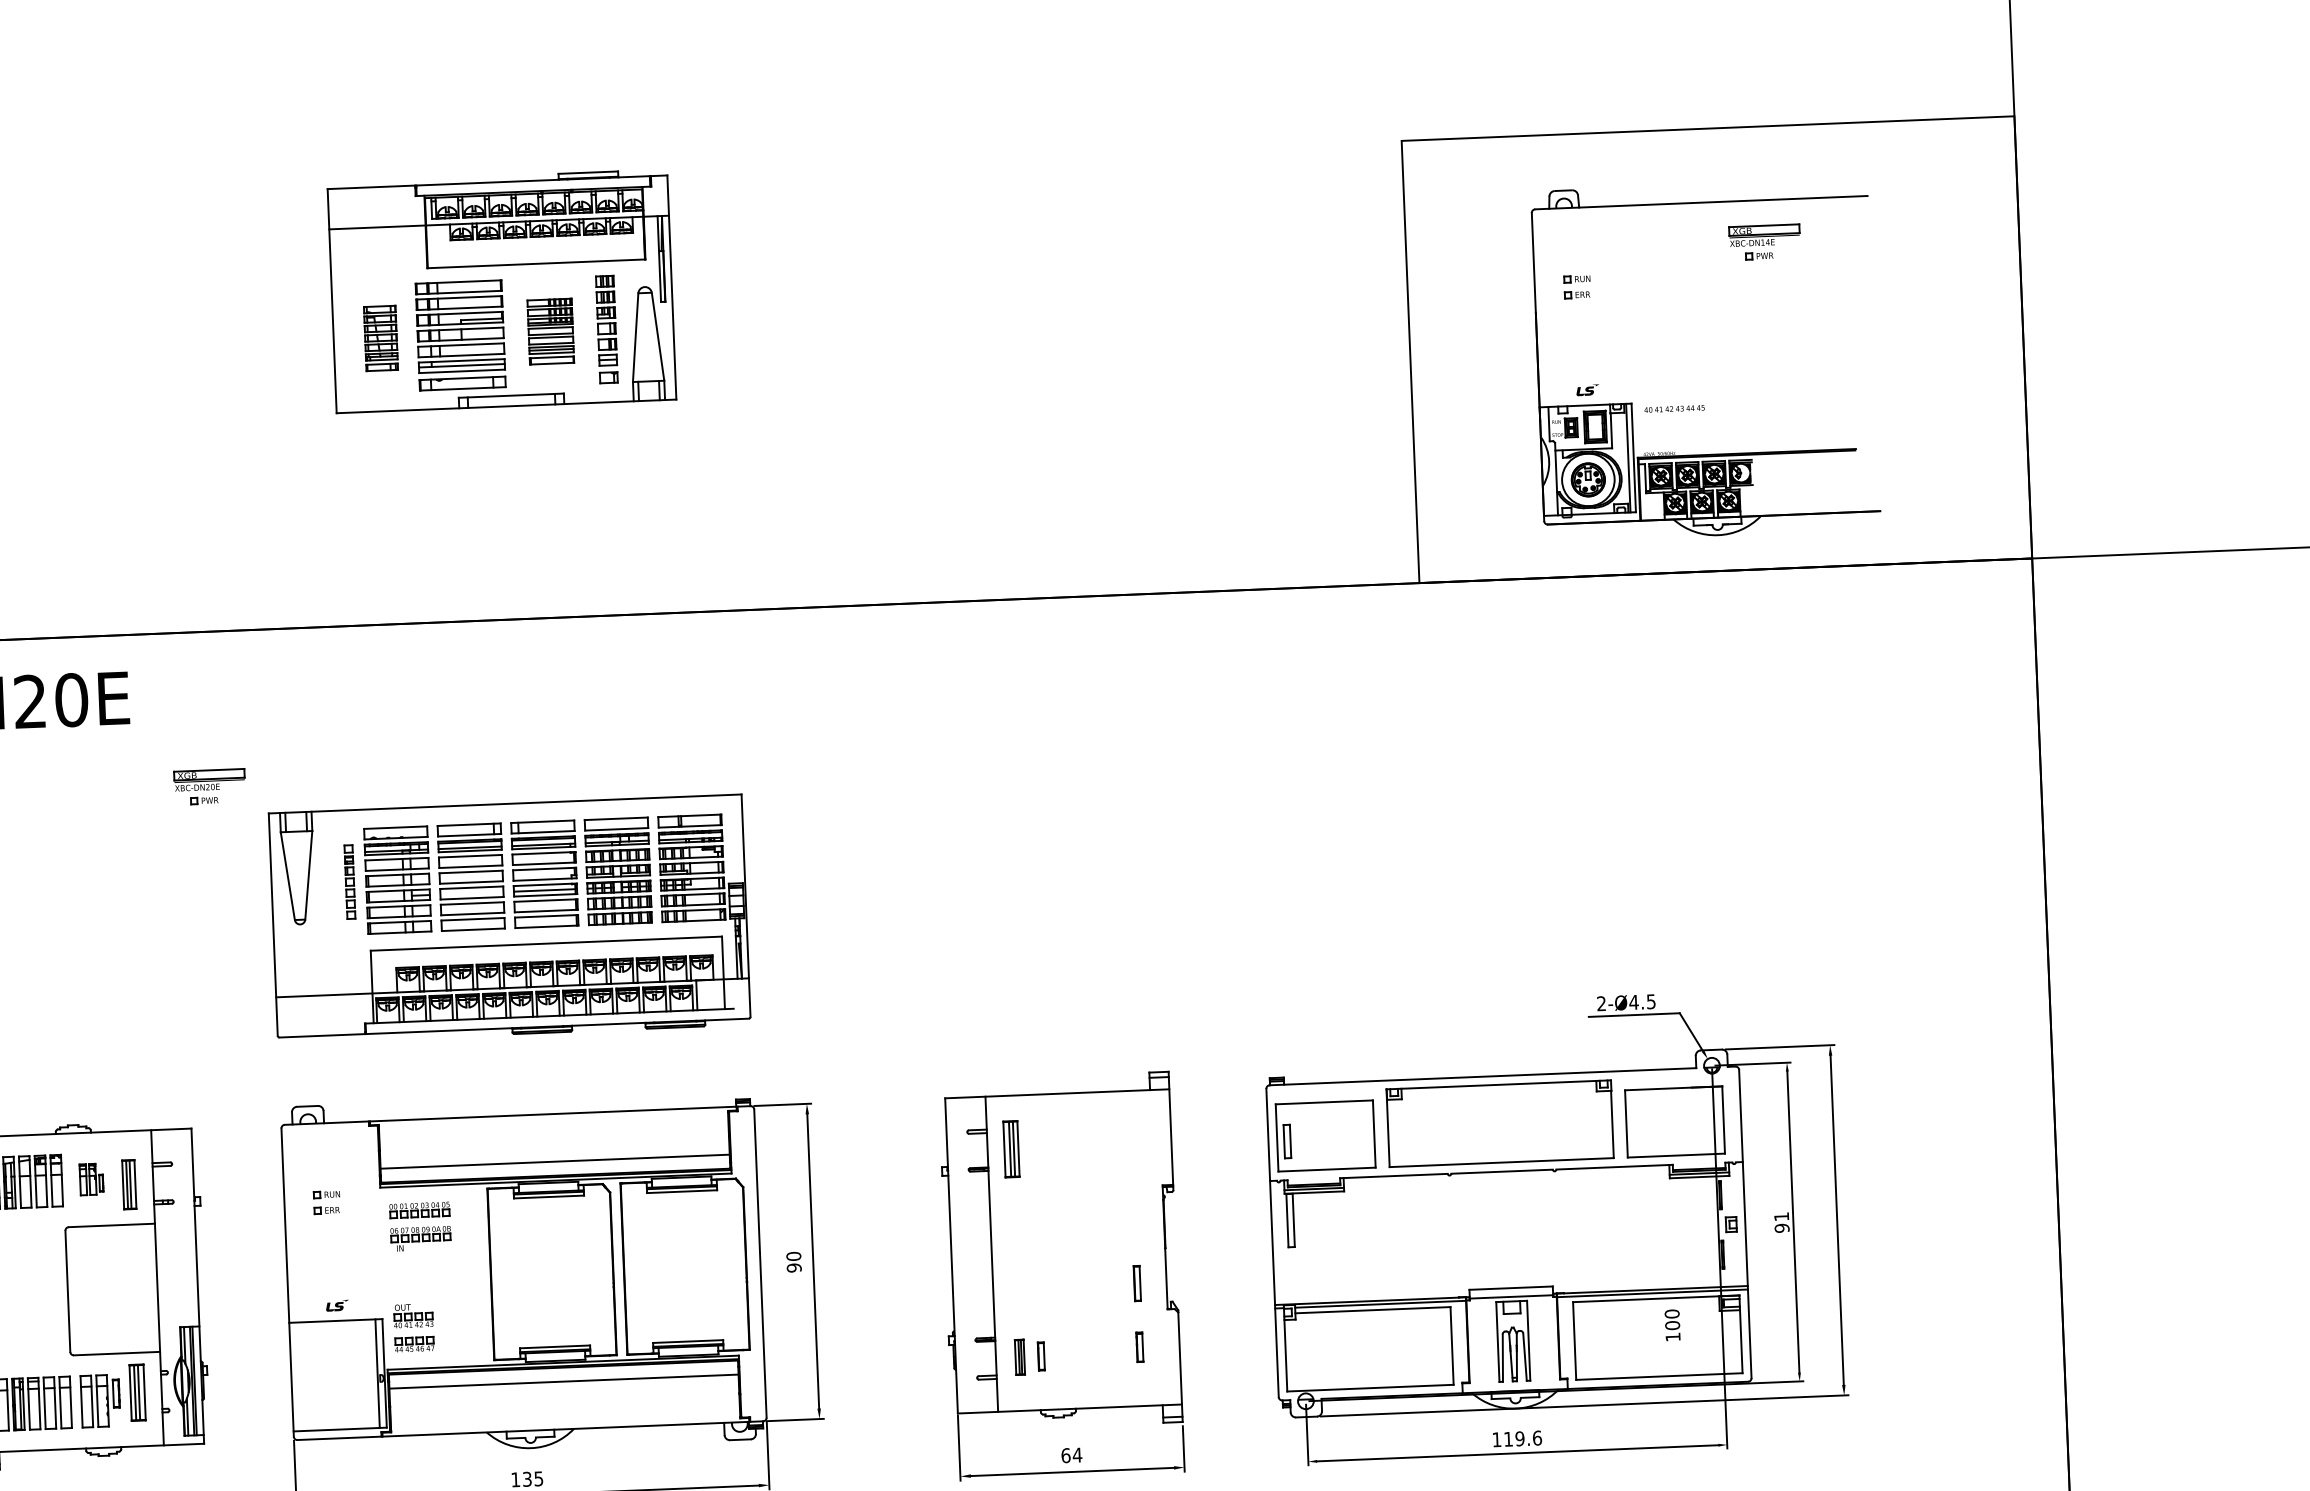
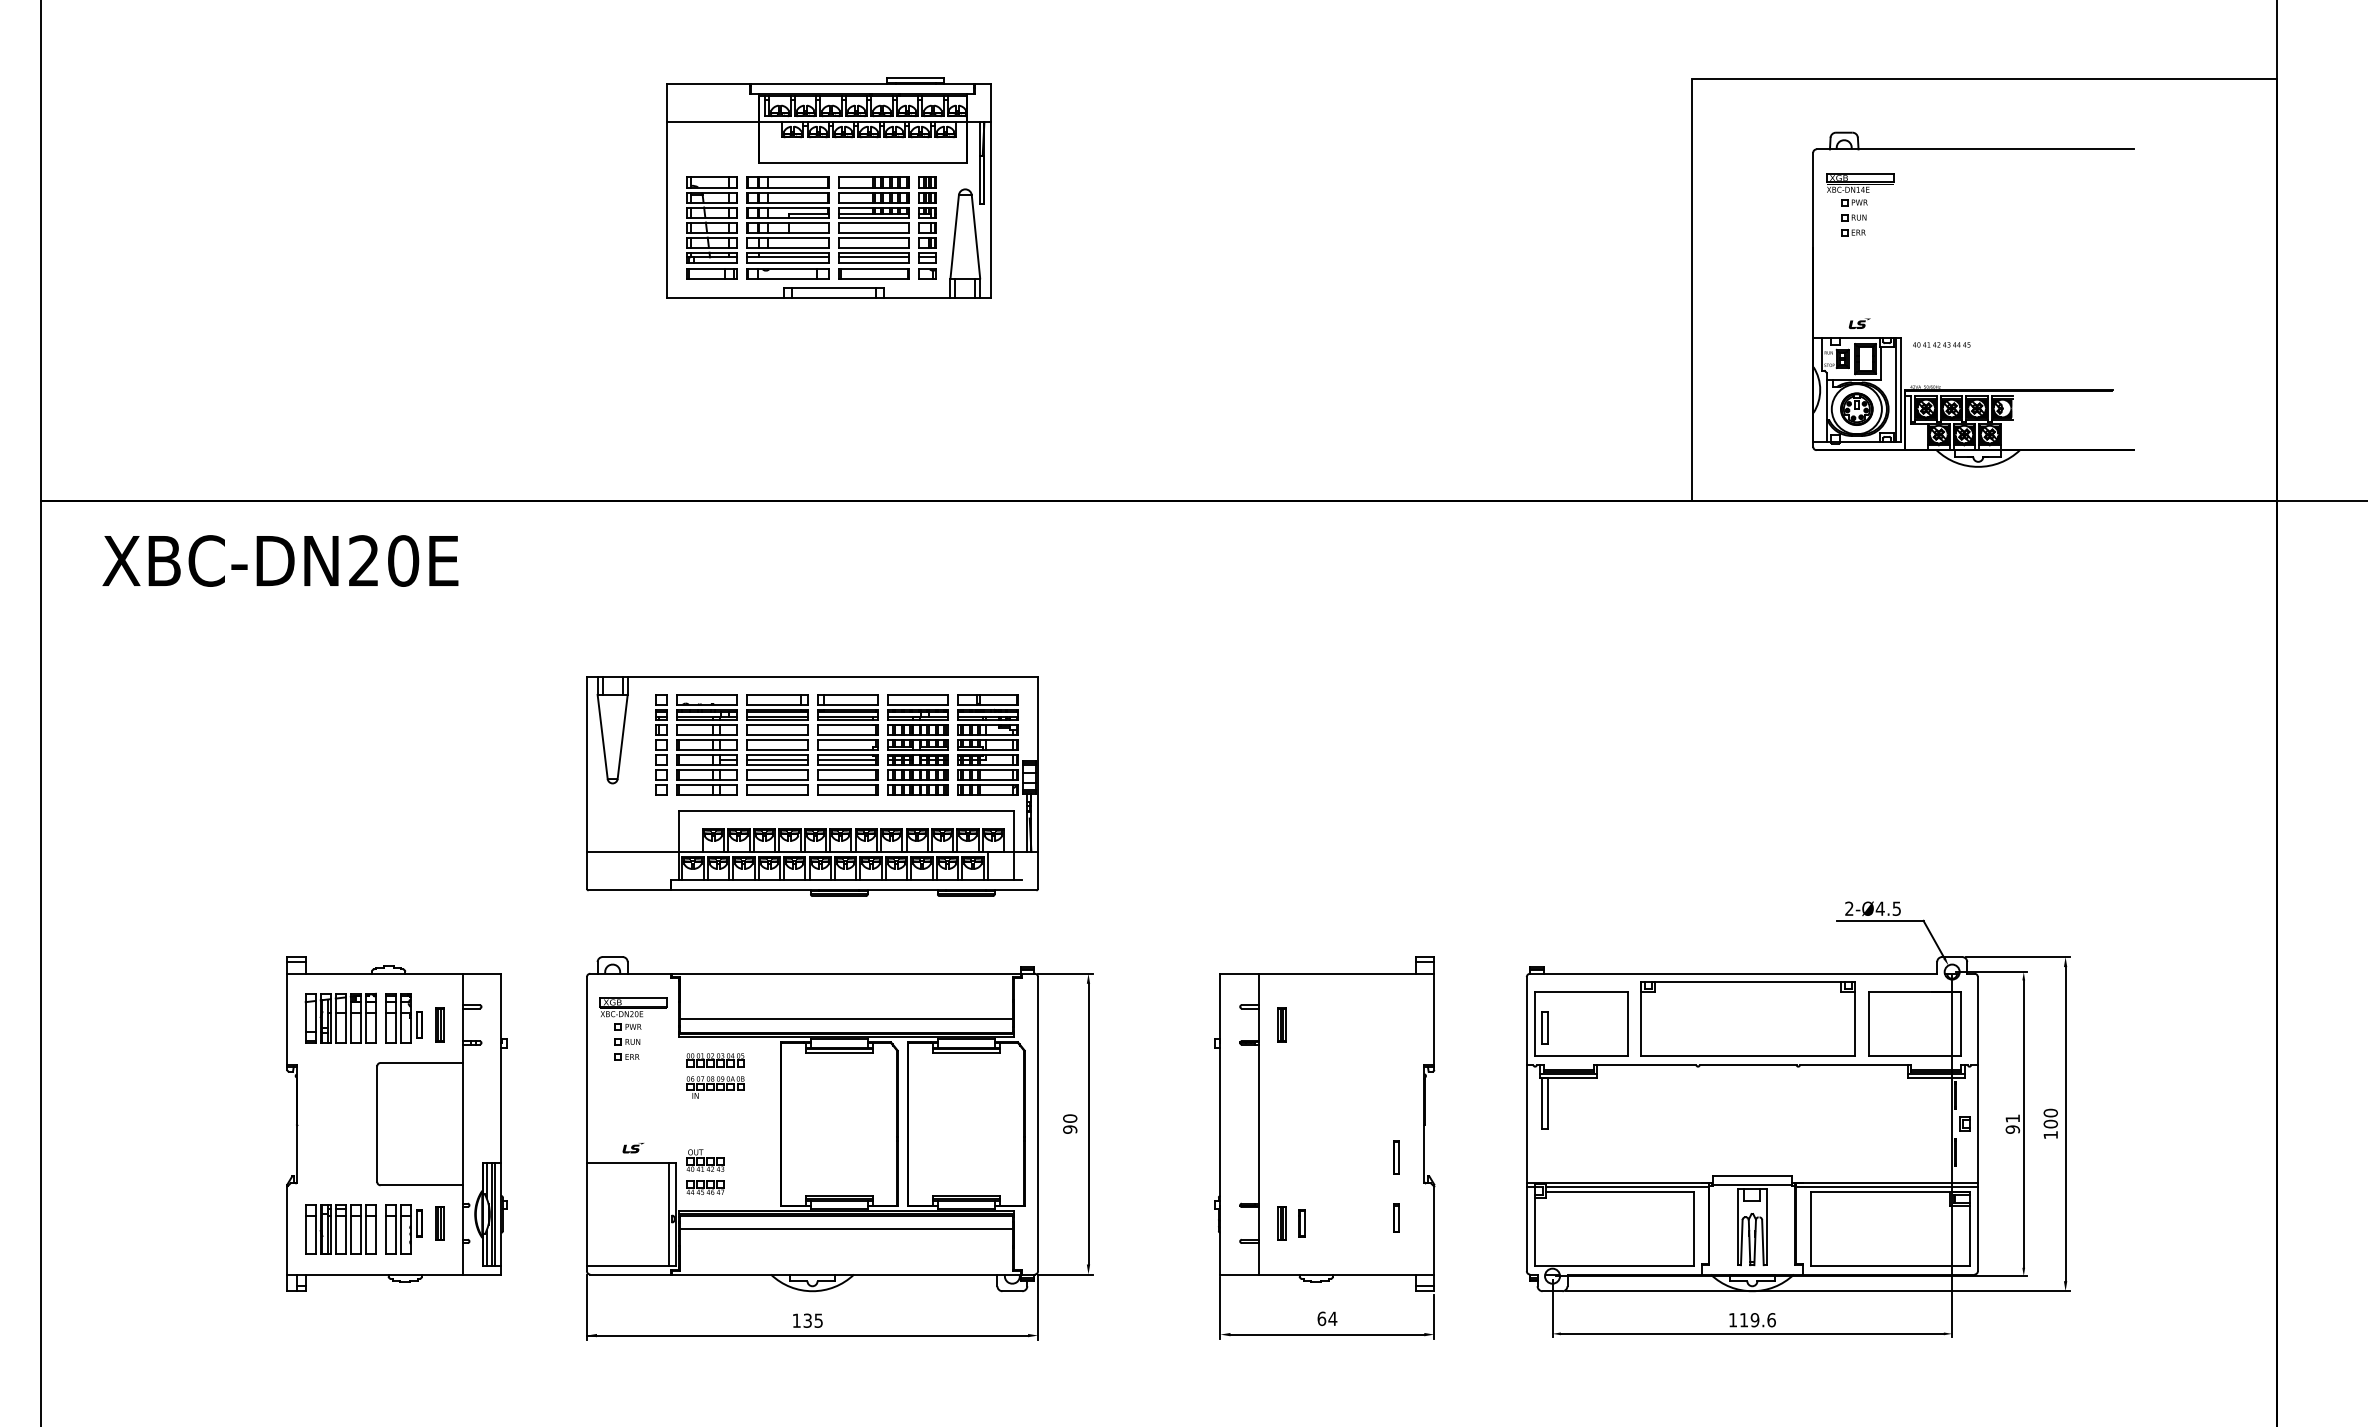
part: (1765, 242) -> (1860, 189), moved
part: (550, 330) -> (873, 227), size x1.67
part: (380, 337) -> (711, 227), size x1.67
part: (209, 786) -> (633, 1013), moved
part: (349, 881) -> (661, 744), size x1.43
line: (472, 893) -> (777, 760), added
part: (1011, 1148) -> (1281, 1024), size x0.62
part: (90, 1179) -> (403, 1018), size x1.67
part: (128, 1184) -> (439, 1024), size x0.71
text: (1672, 1324) -> (2050, 1123), moved
part: (137, 1392) -> (439, 1223), size x0.62

